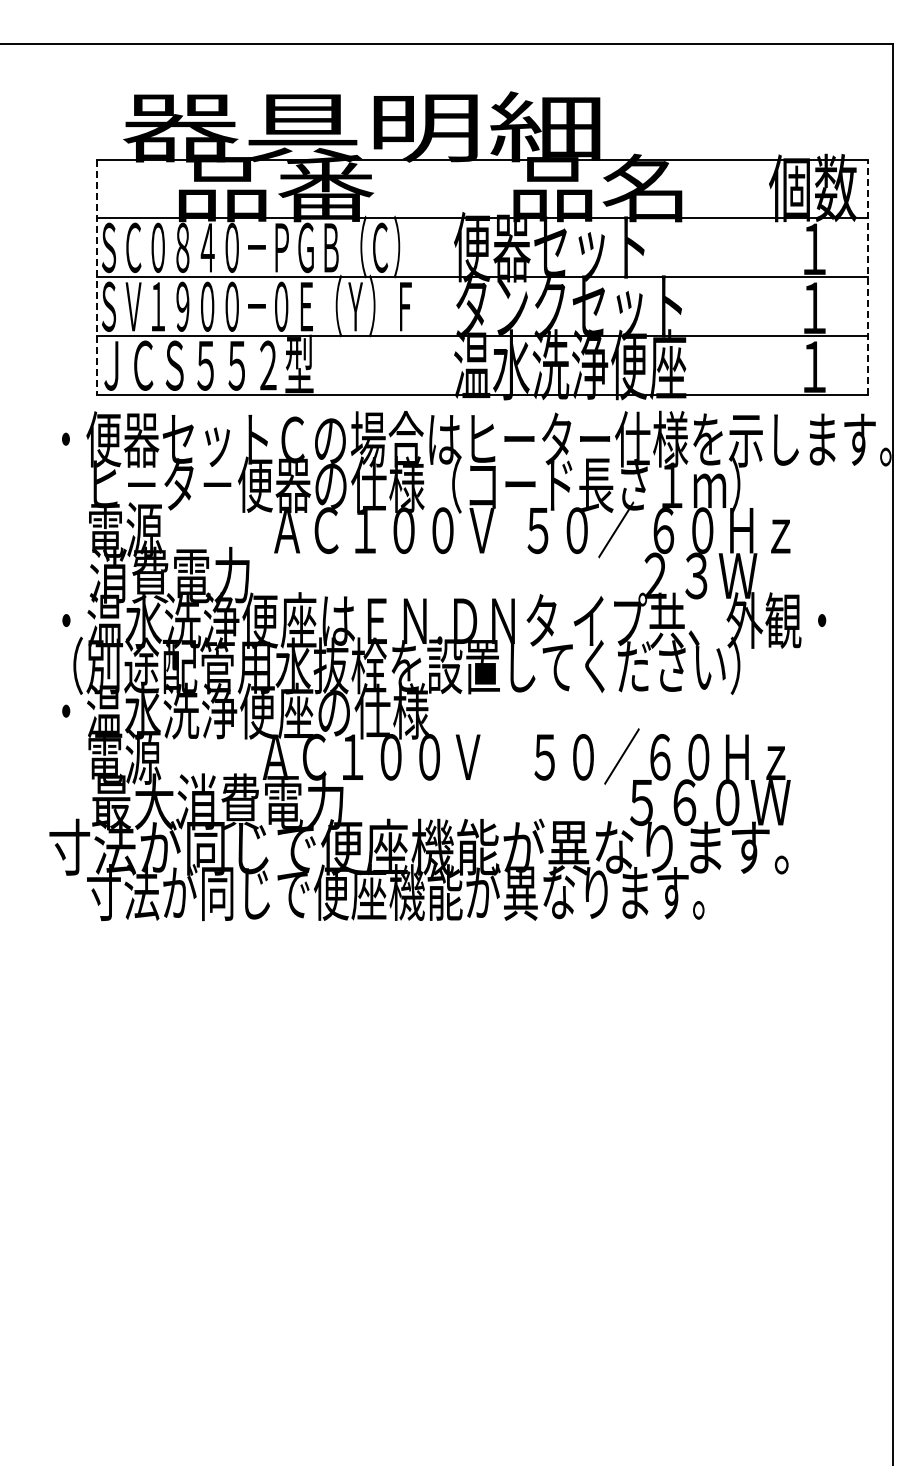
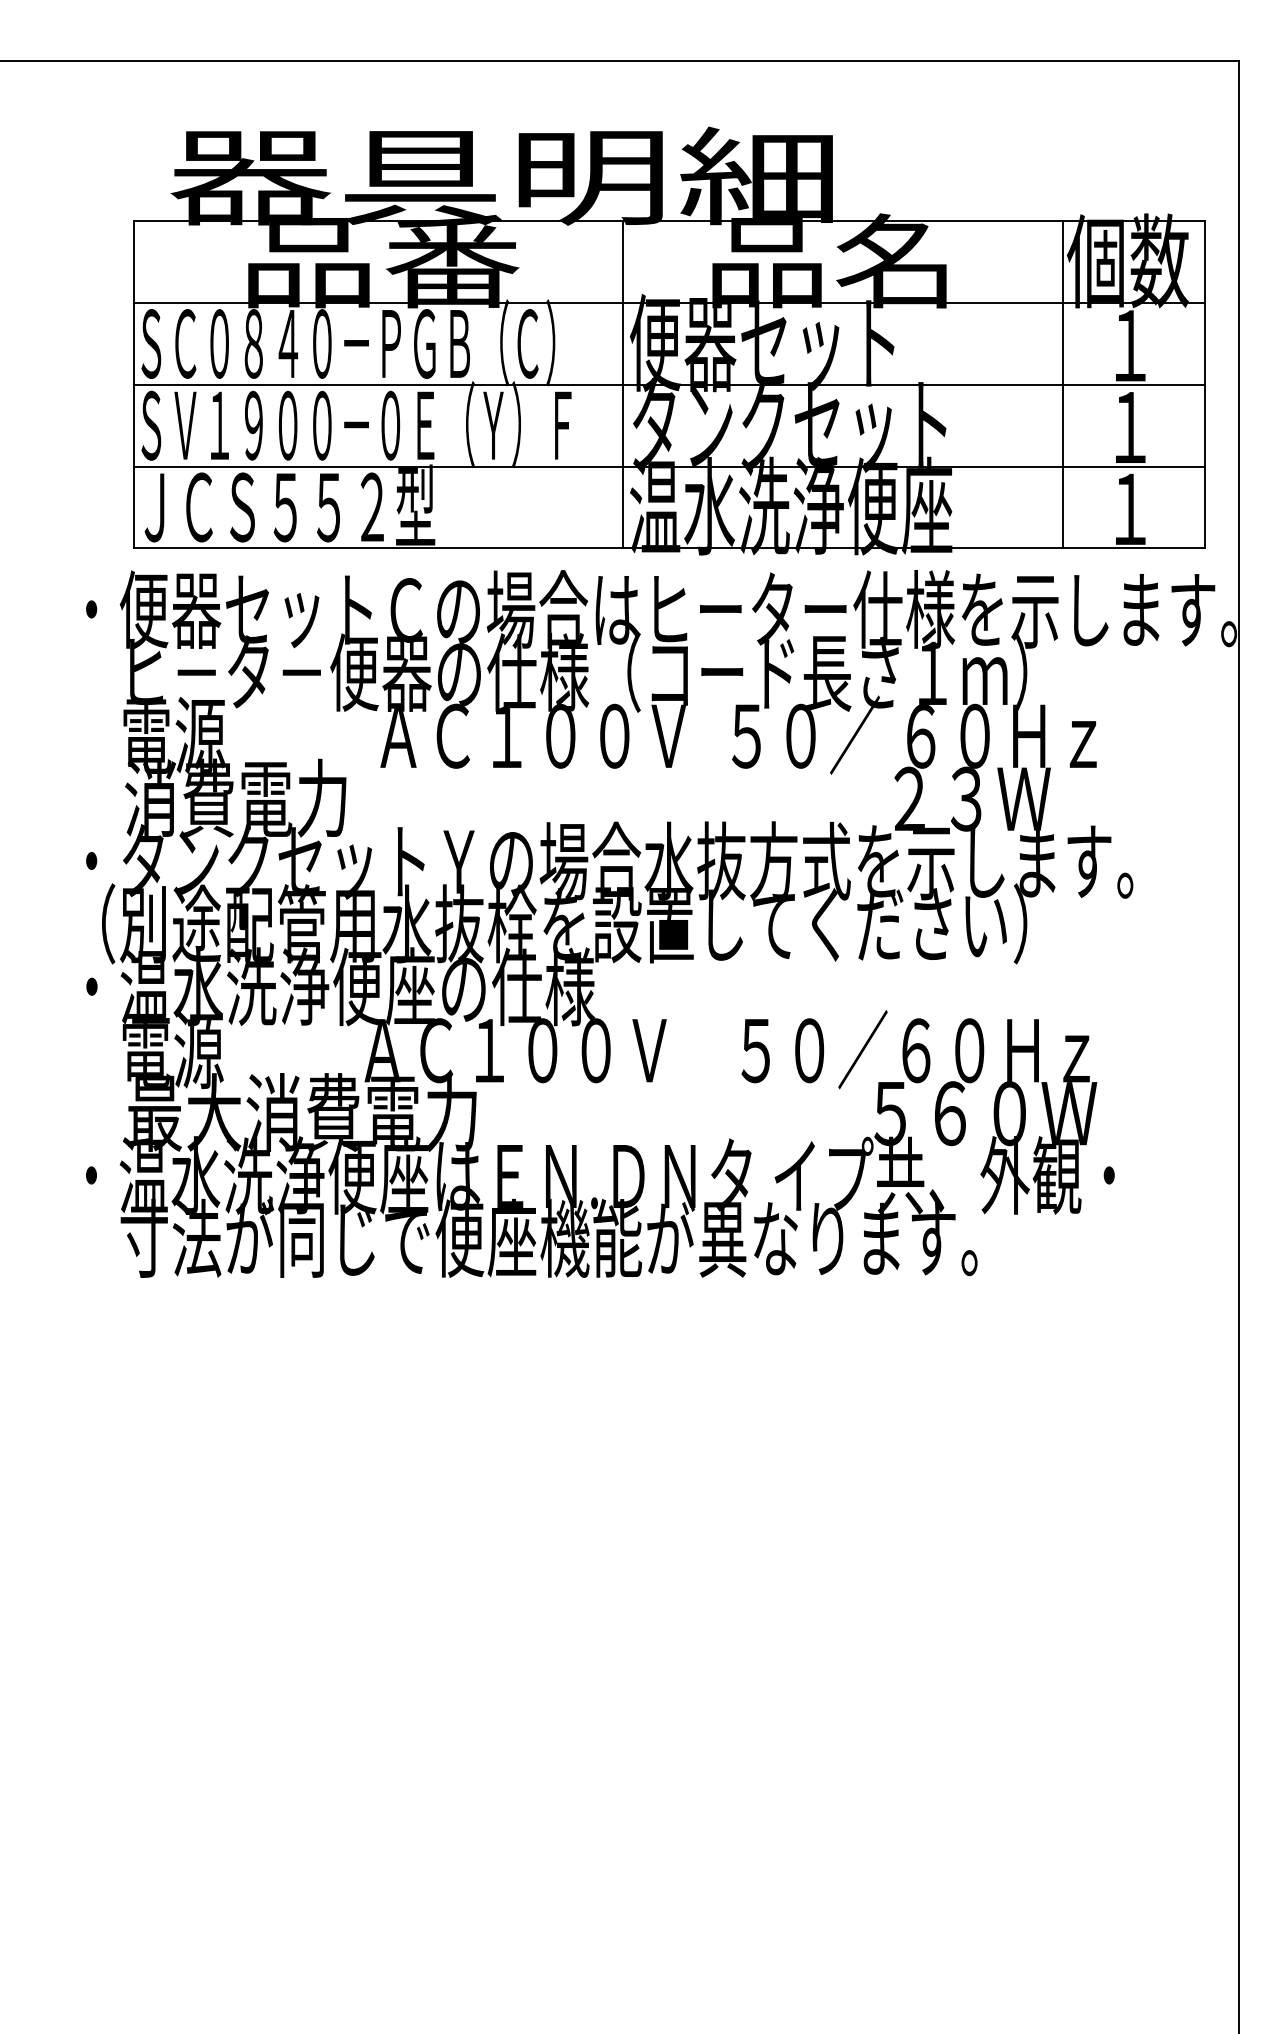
line: (96, 277) -> (133, 385), dashed -> solid
line: (449, 277) -> (623, 385), added
line: (766, 277) -> (1063, 385), added
line: (868, 277) -> (1205, 385), dashed -> solid
text: (444, 620) -> (616, 860), ・温水洗浄便座はＥＮ.ＤＮタ イプ共、外観・ -> ・タンクセットＹの場合水抜方式を示します。
text: (426, 846) -> (591, 1174), 寸法が同じで便座機能が異なります。 -> ・温水洗浄便座はＥＮ.ＤＮタ イプ共、外観・

